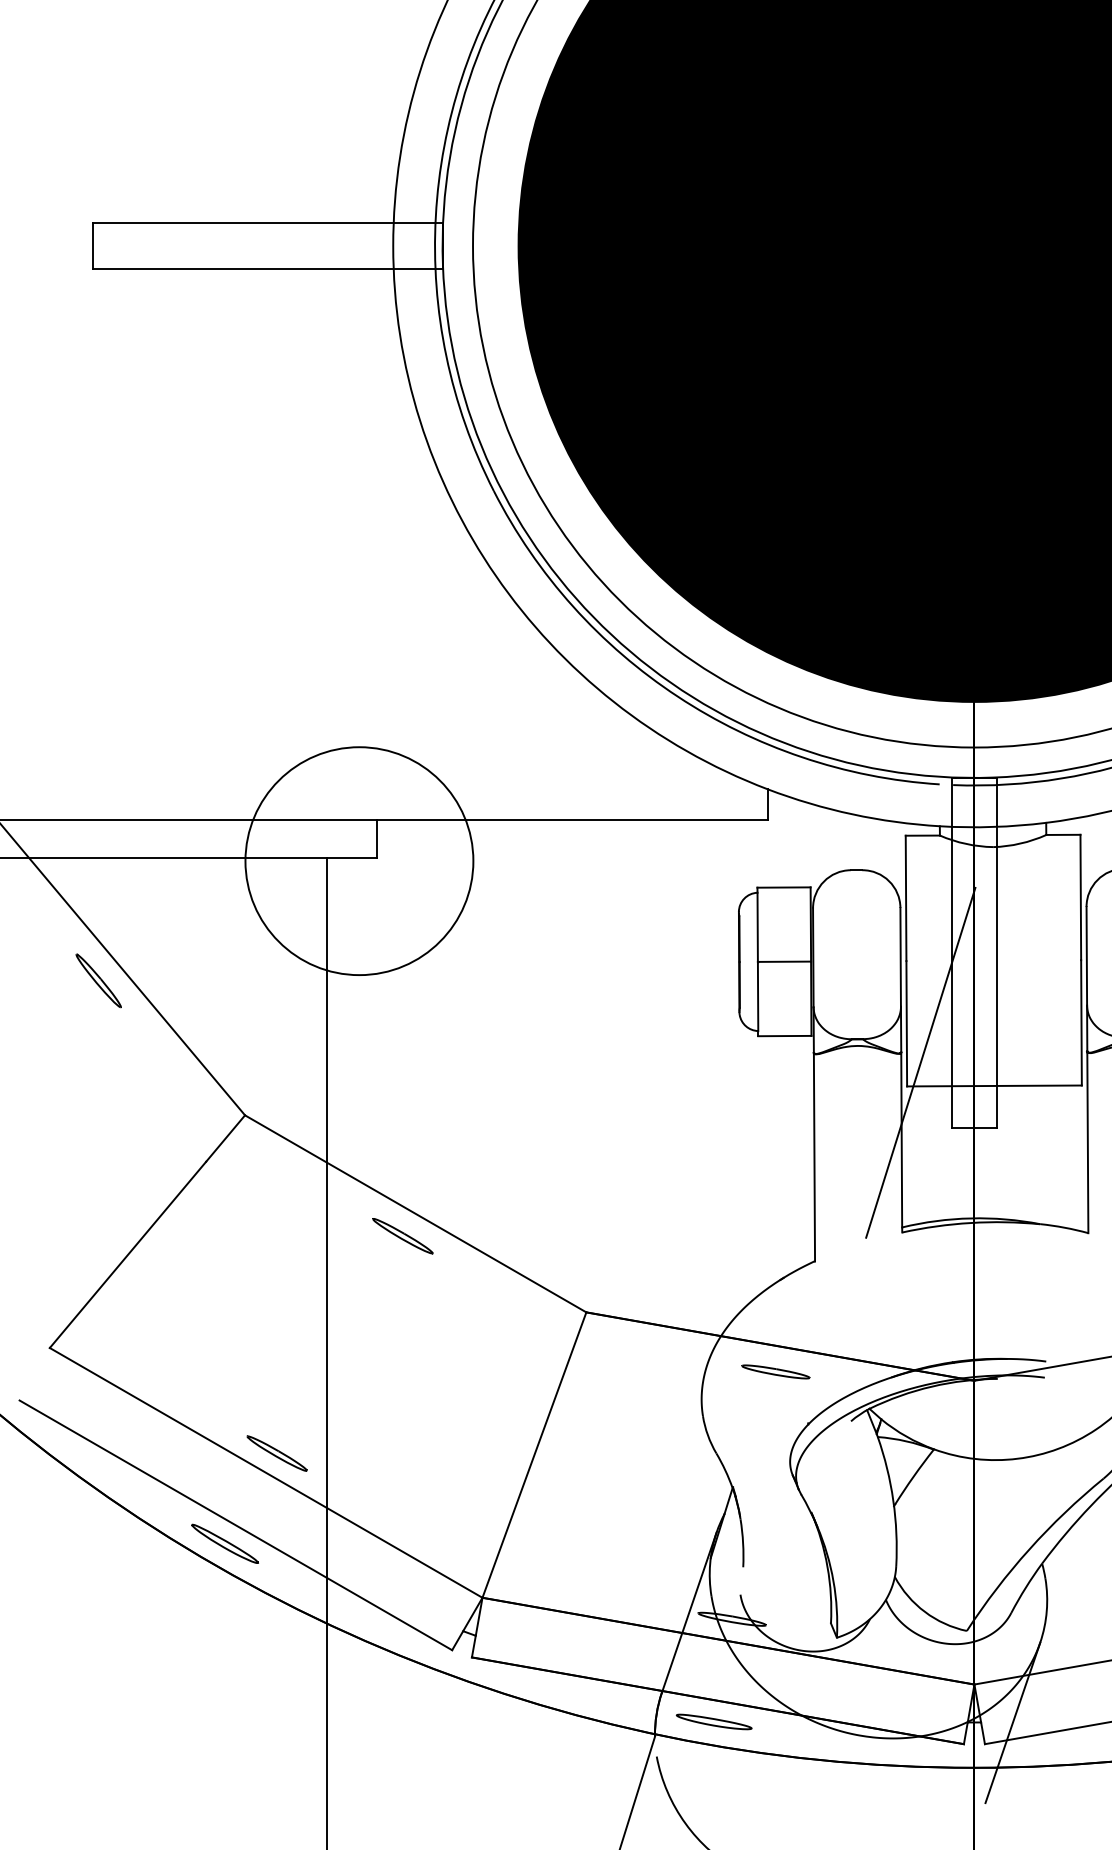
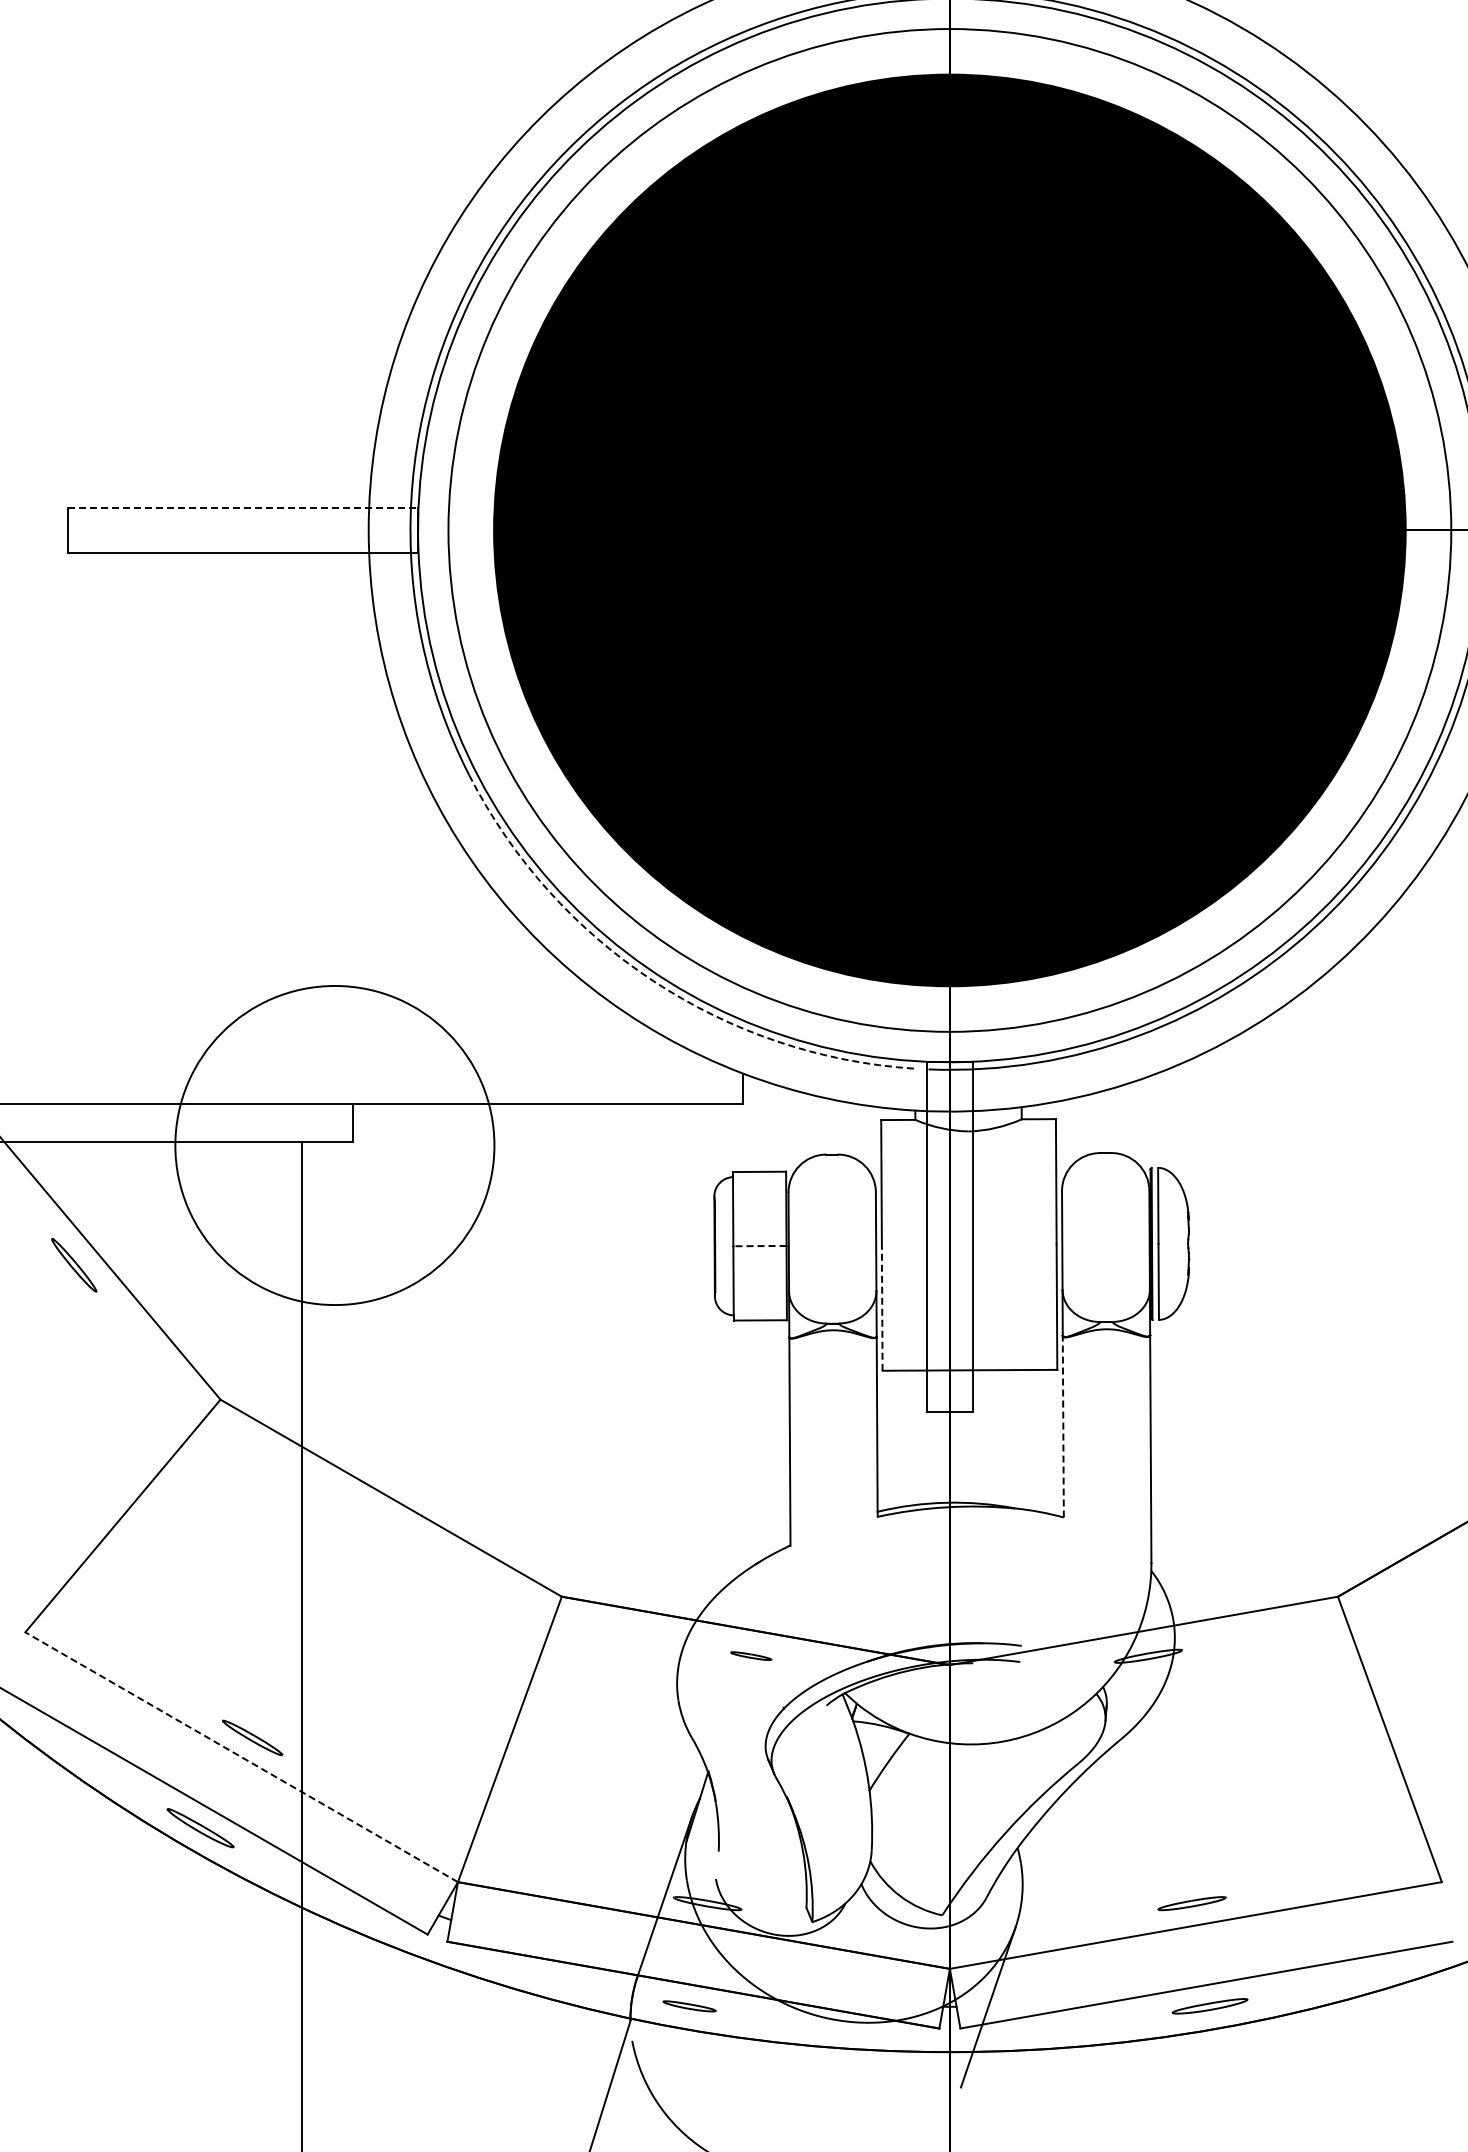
line: (268, 223) -> (243, 507), solid -> dashed
arc: (678, 697) -> (653, 981), solid -> dashed
circle: (359, 861) -> (334, 1145), size x1.4
line: (784, 962) -> (759, 1246), solid -> dashed
line: (907, 1024) -> (882, 1308), solid -> dashed
line: (920, 1063) -> (895, 1347), removed
line: (1088, 1142) -> (1063, 1426), solid -> dashed
part: (402, 1236) -> (377, 1520), removed
part: (775, 1371) -> (750, 1655), size x0.6
line: (266, 1473) -> (241, 1757), solid -> dashed
part: (714, 1722) -> (689, 2006), size x0.7

